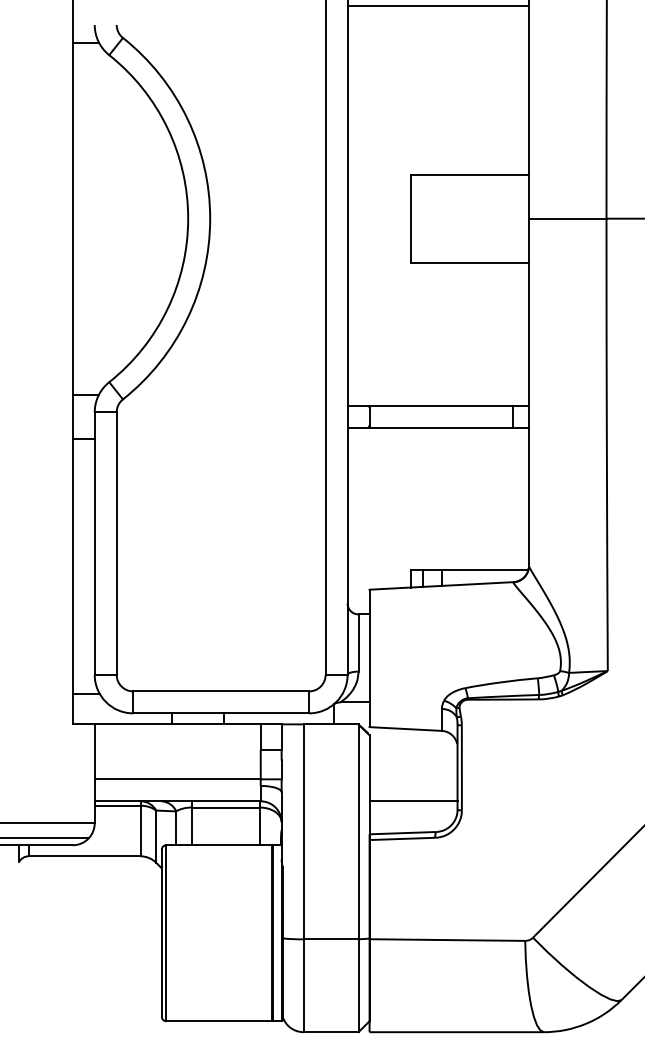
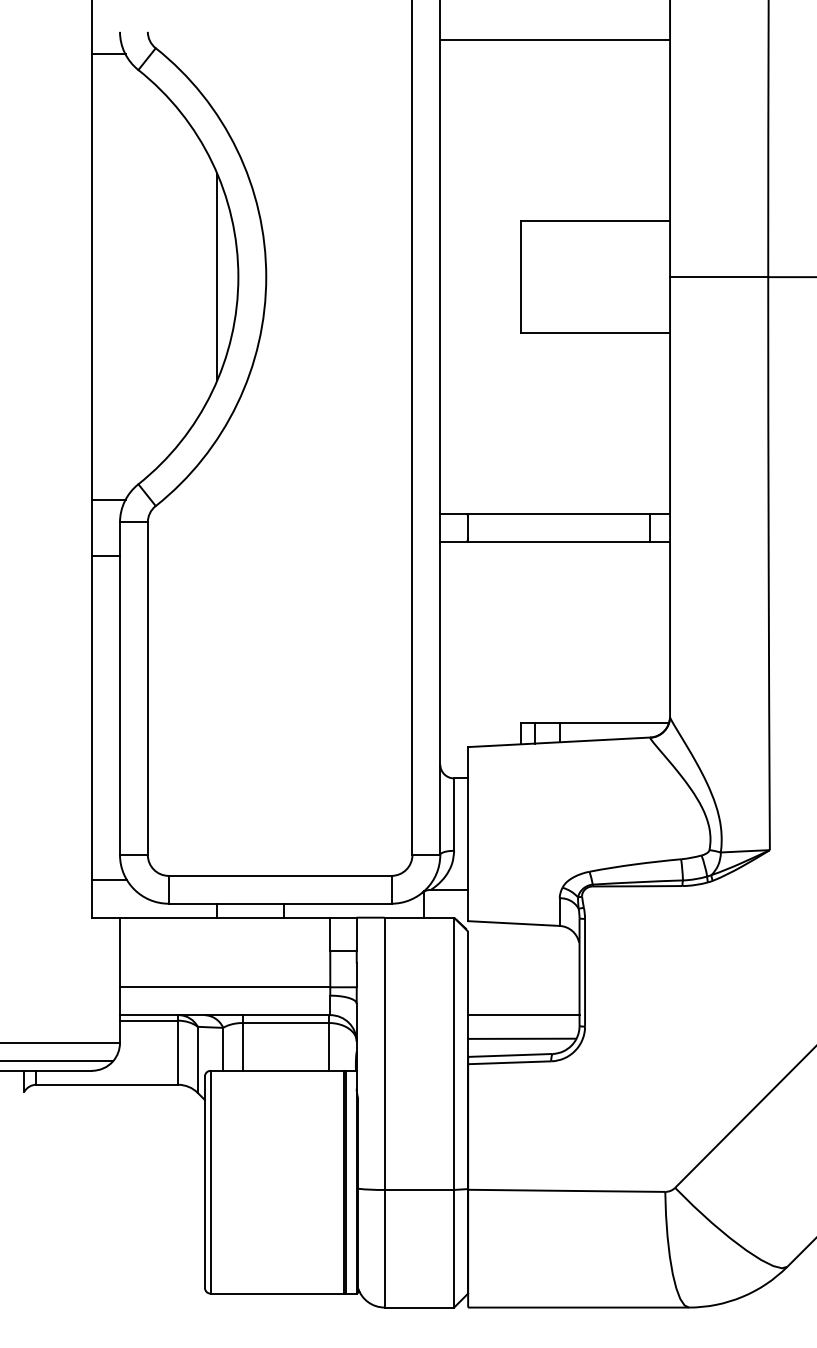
line: (438, 5) -> (555, 40), moved
line: (171, 218) -> (217, 277), added
line: (412, 819) -> (522, 1038), added

